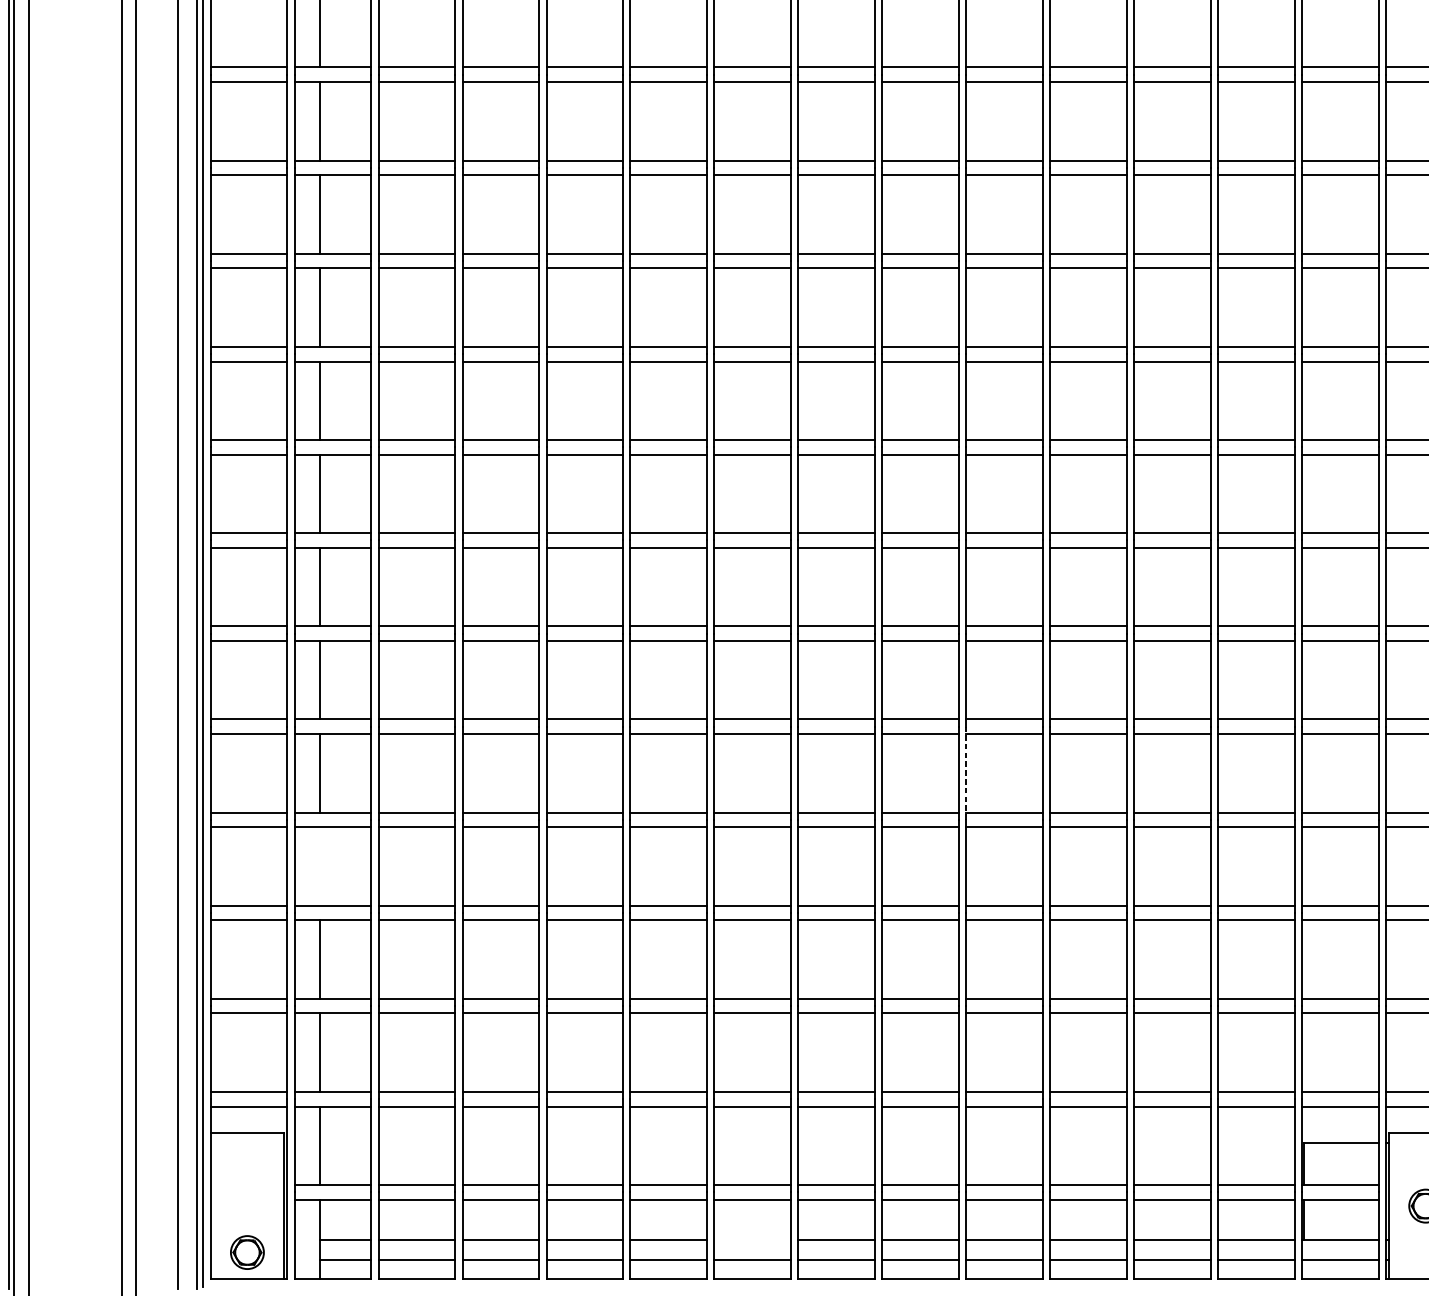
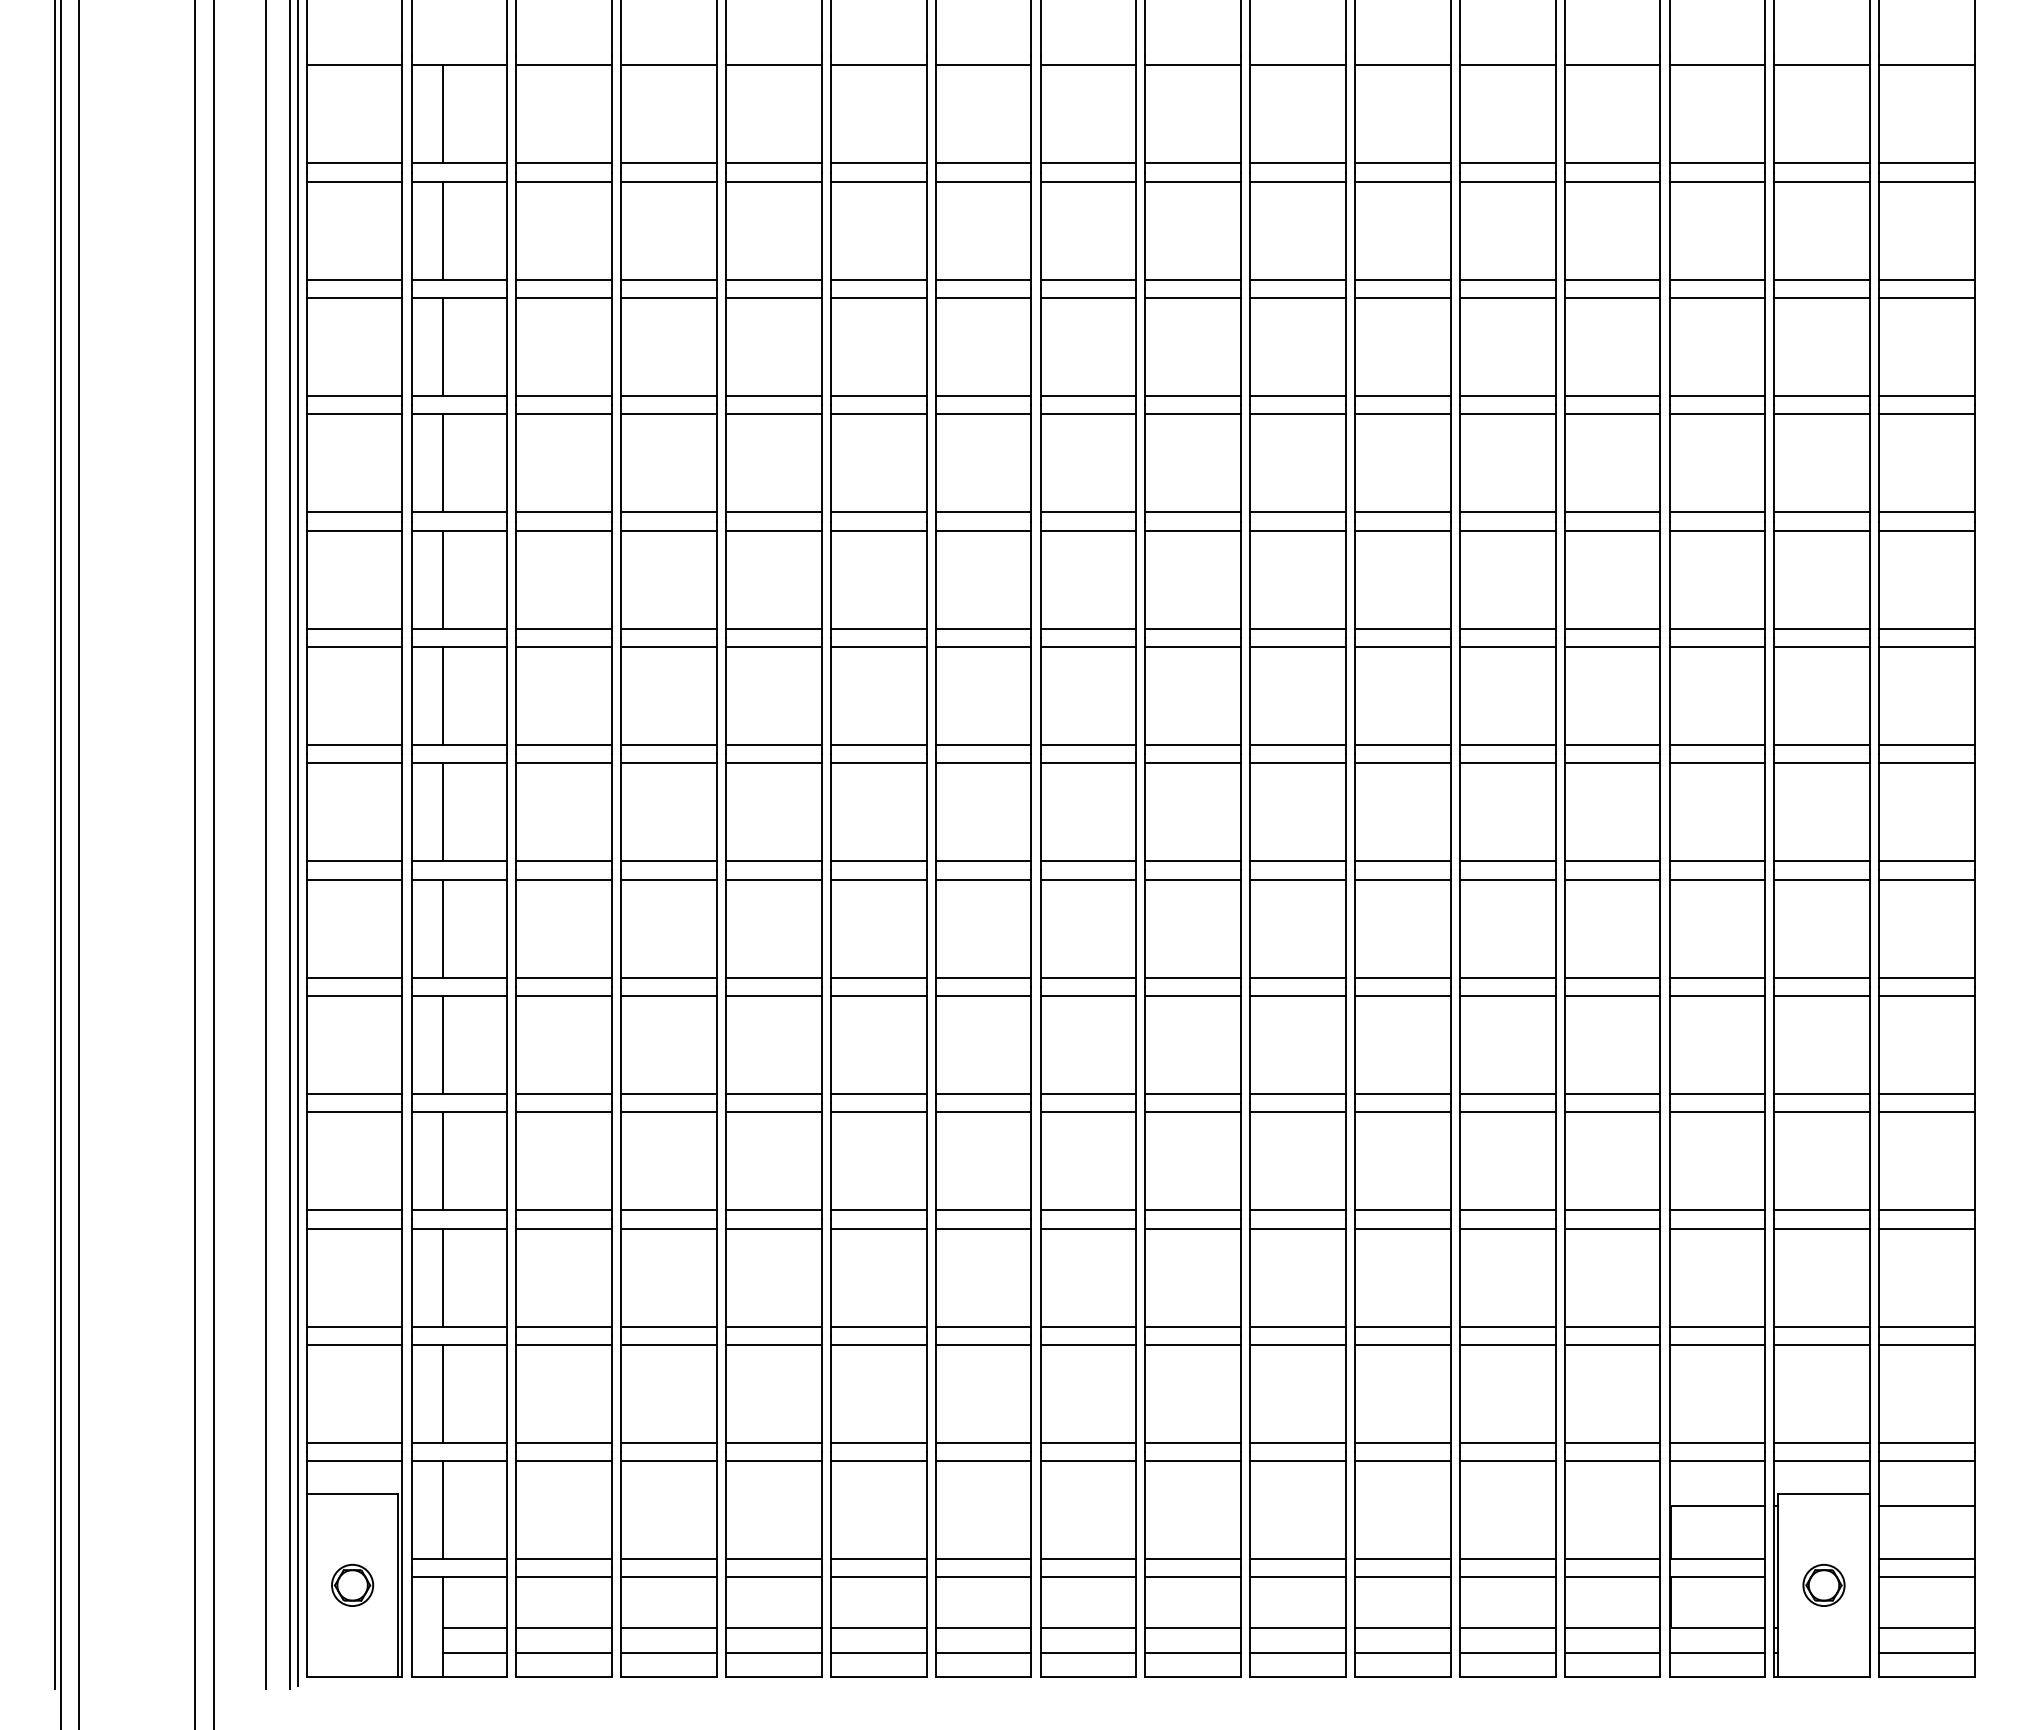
line: (966, 772) -> (1250, 1044), dashed -> solid
line: (319, 866) -> (442, 1161), added
line: (752, 1240) -> (983, 1628), added
part: (247, 1251) -> (352, 1584), moved

